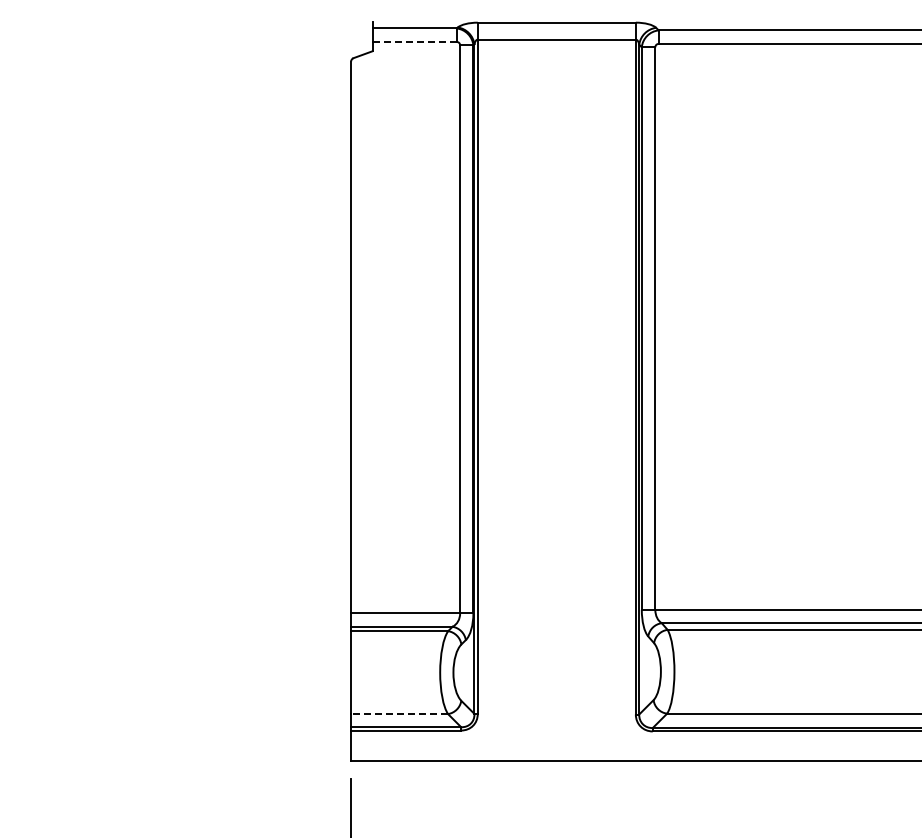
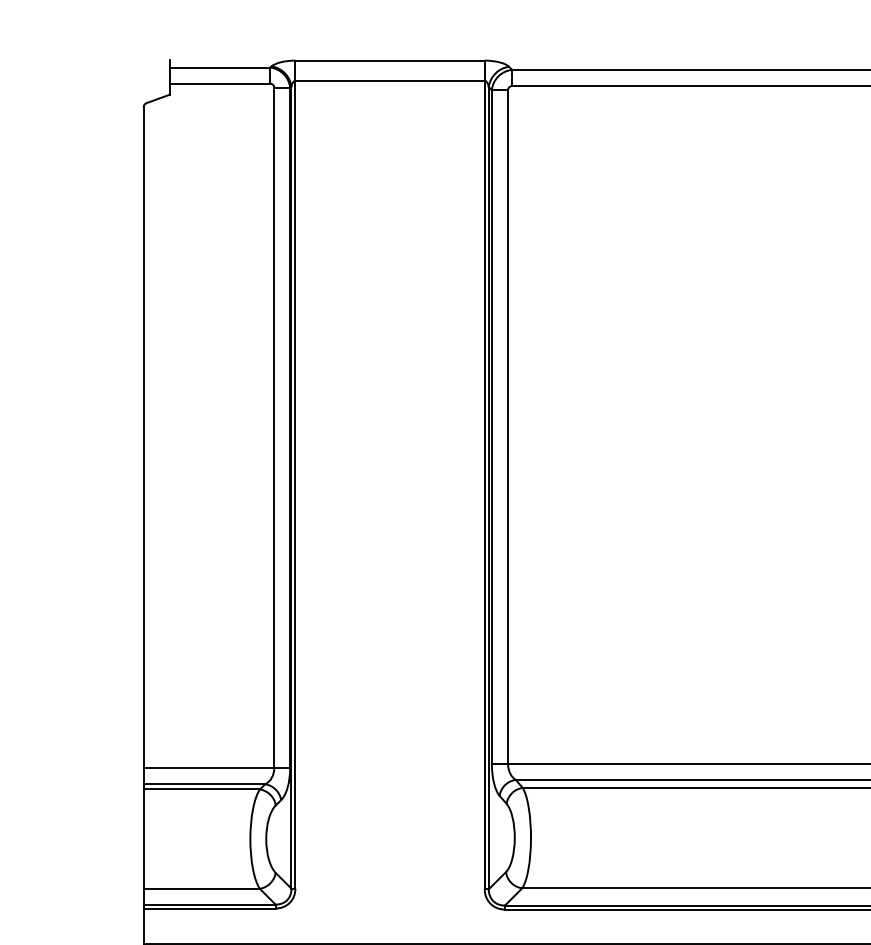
line: (414, 41) -> (219, 83), dashed -> solid
line: (399, 714) -> (201, 889), dashed -> solid

